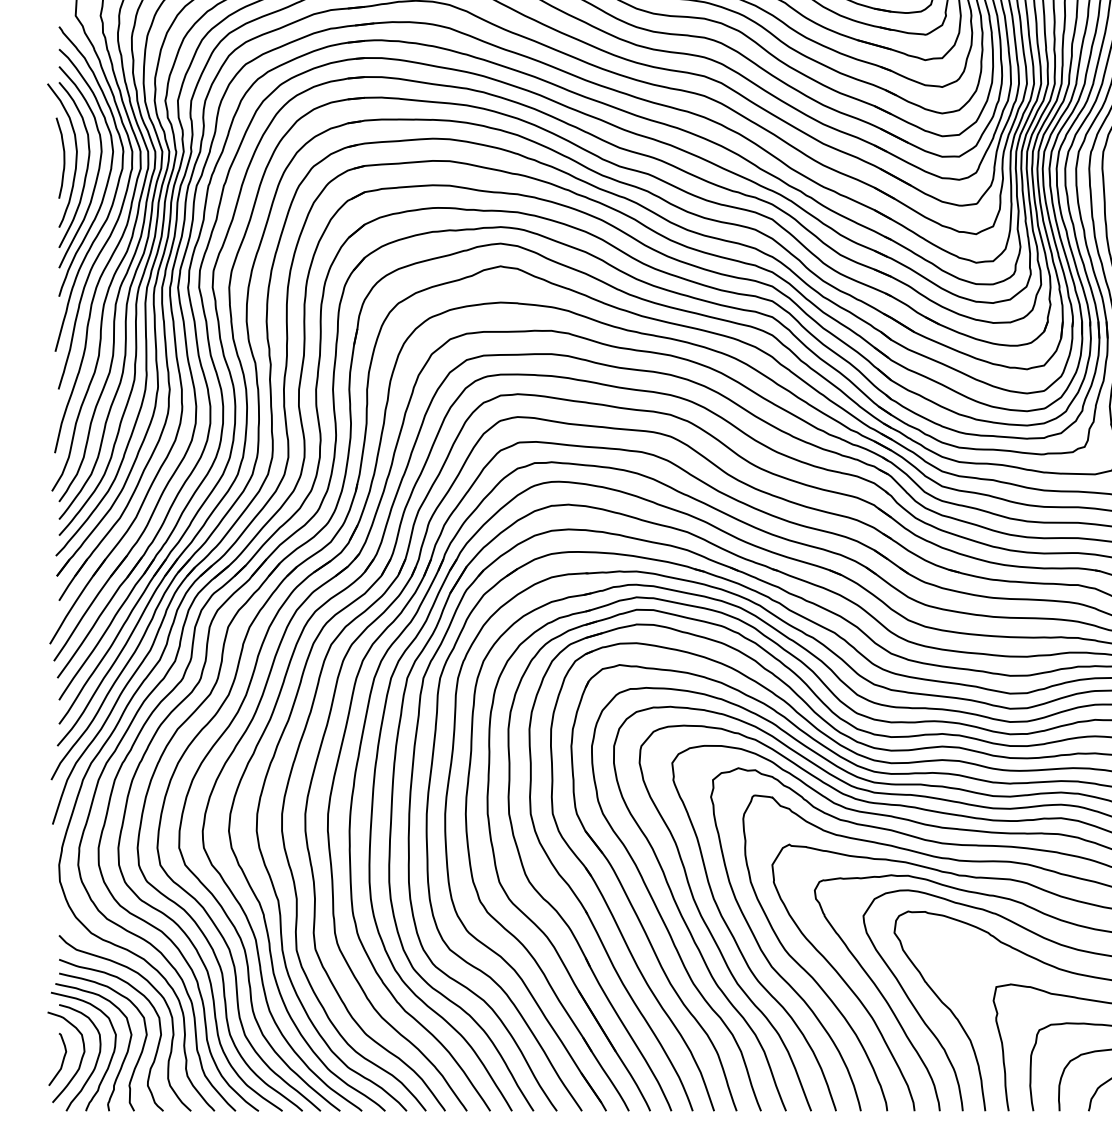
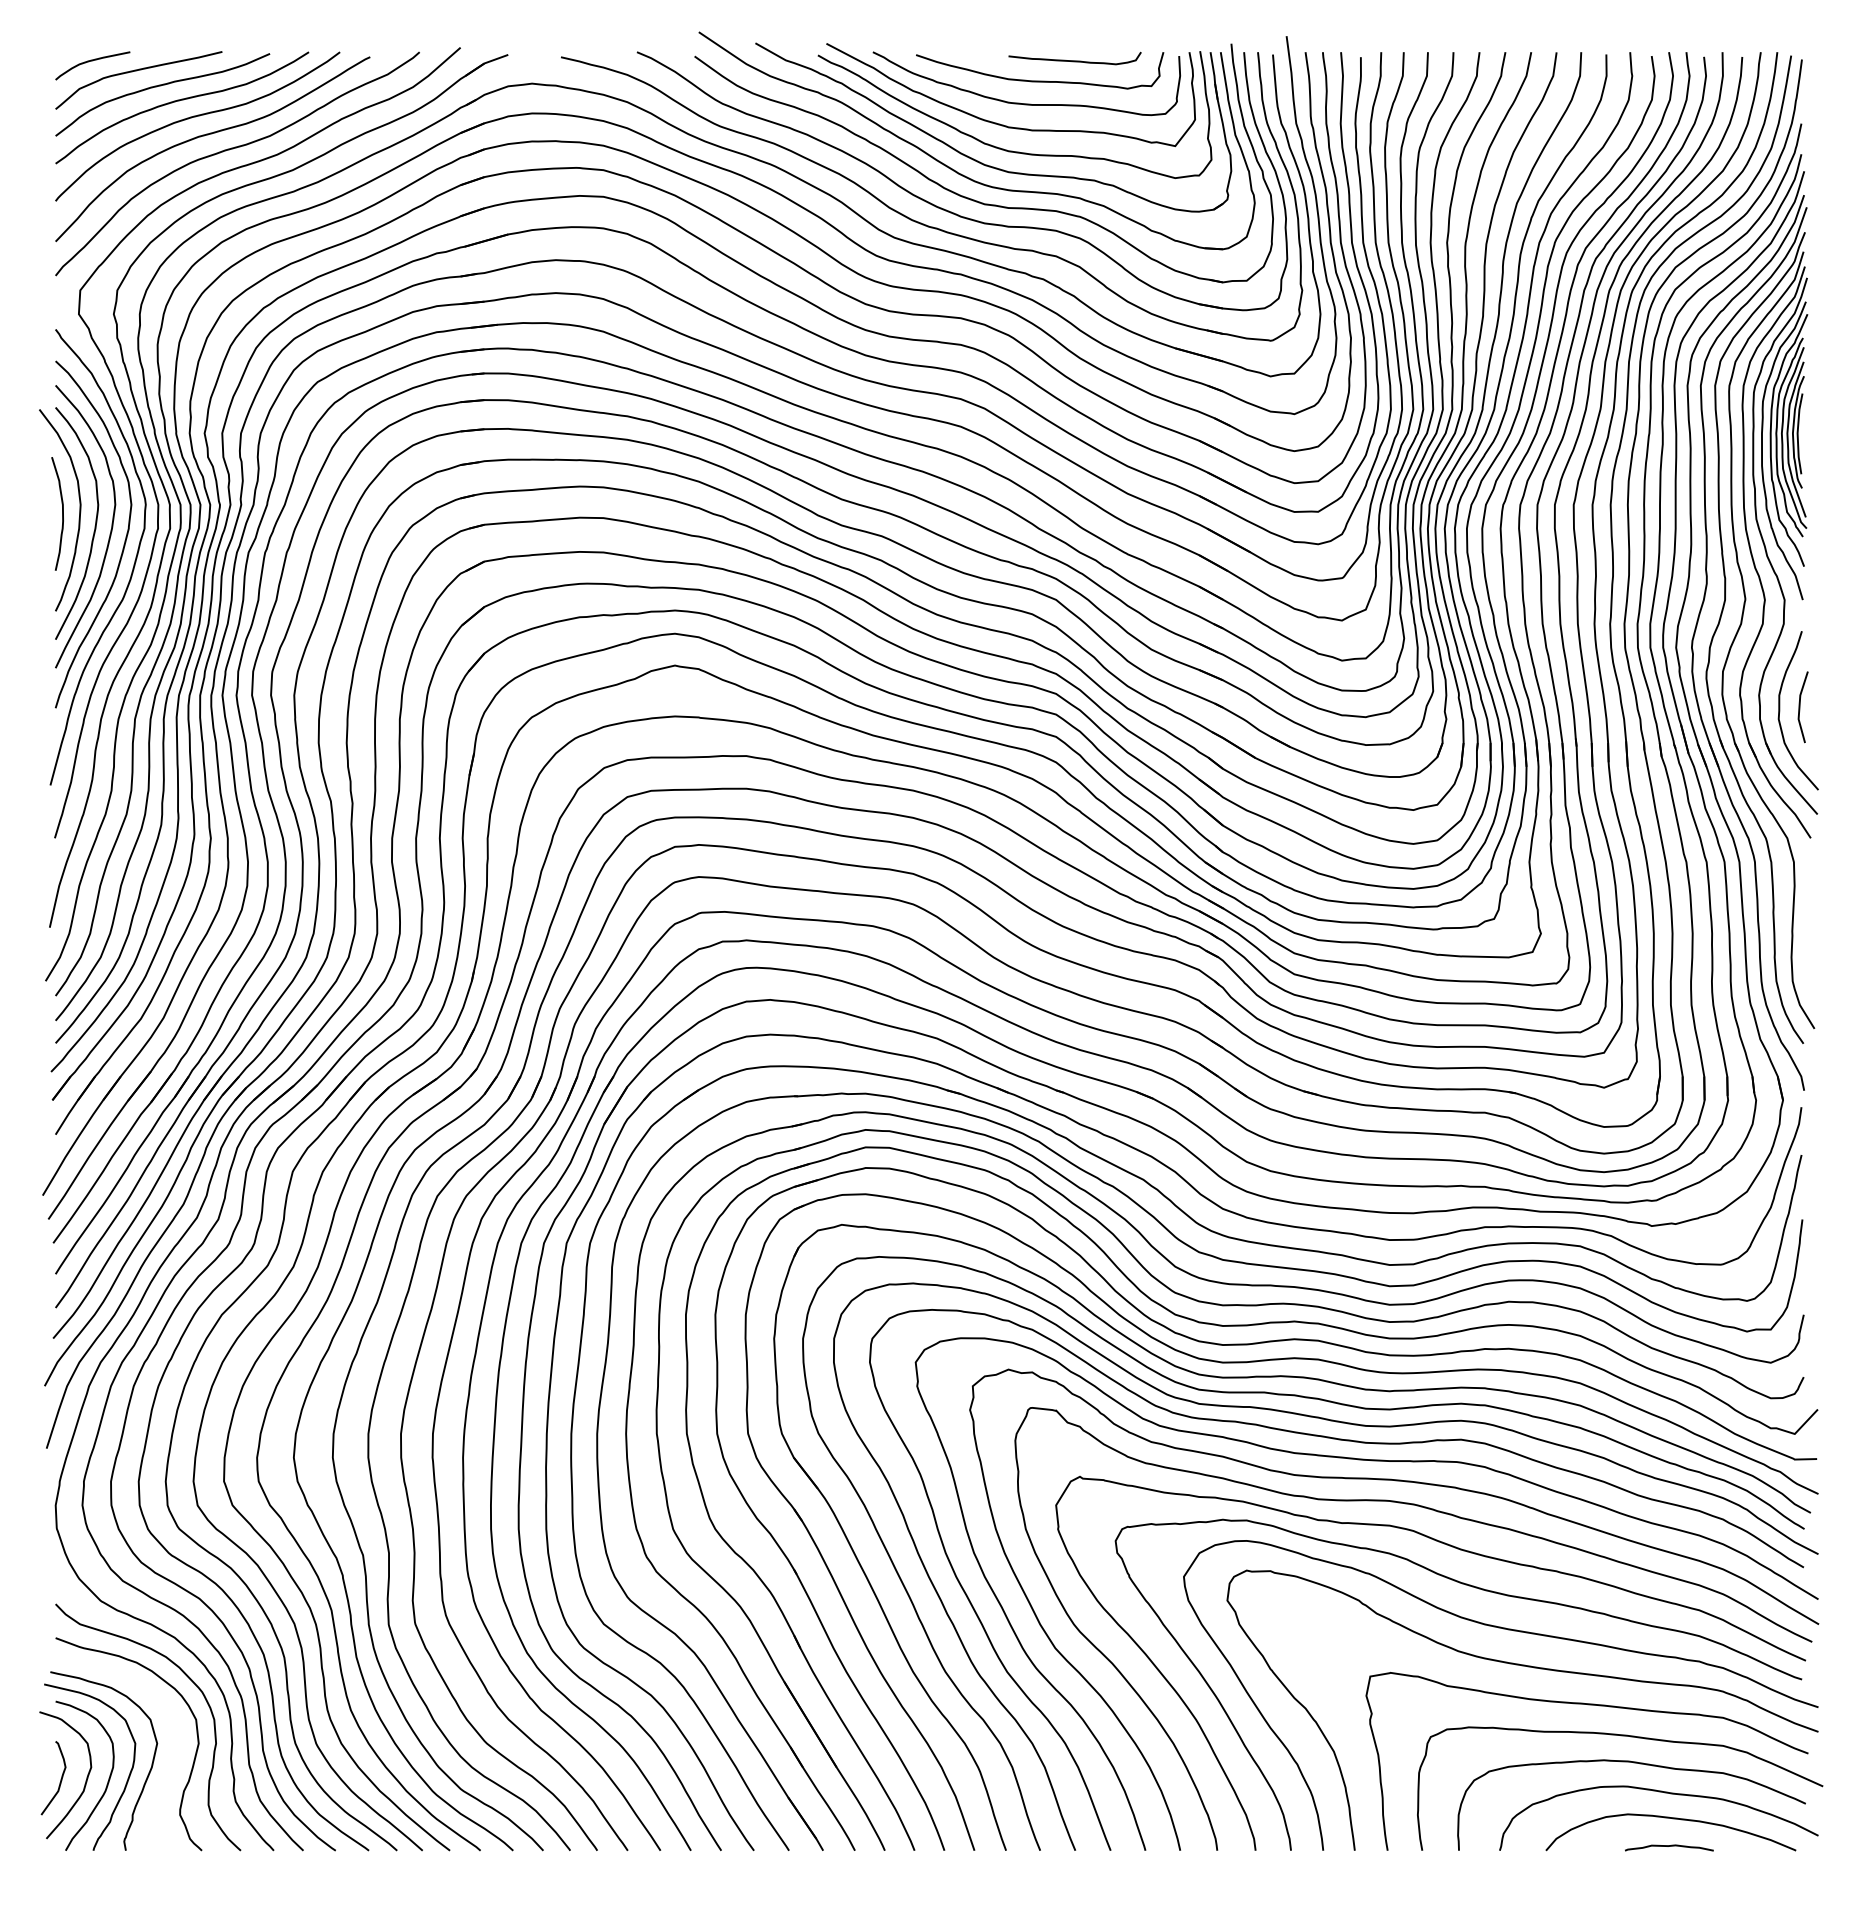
curve: (138, 1059) -> (166, 1777), removed

